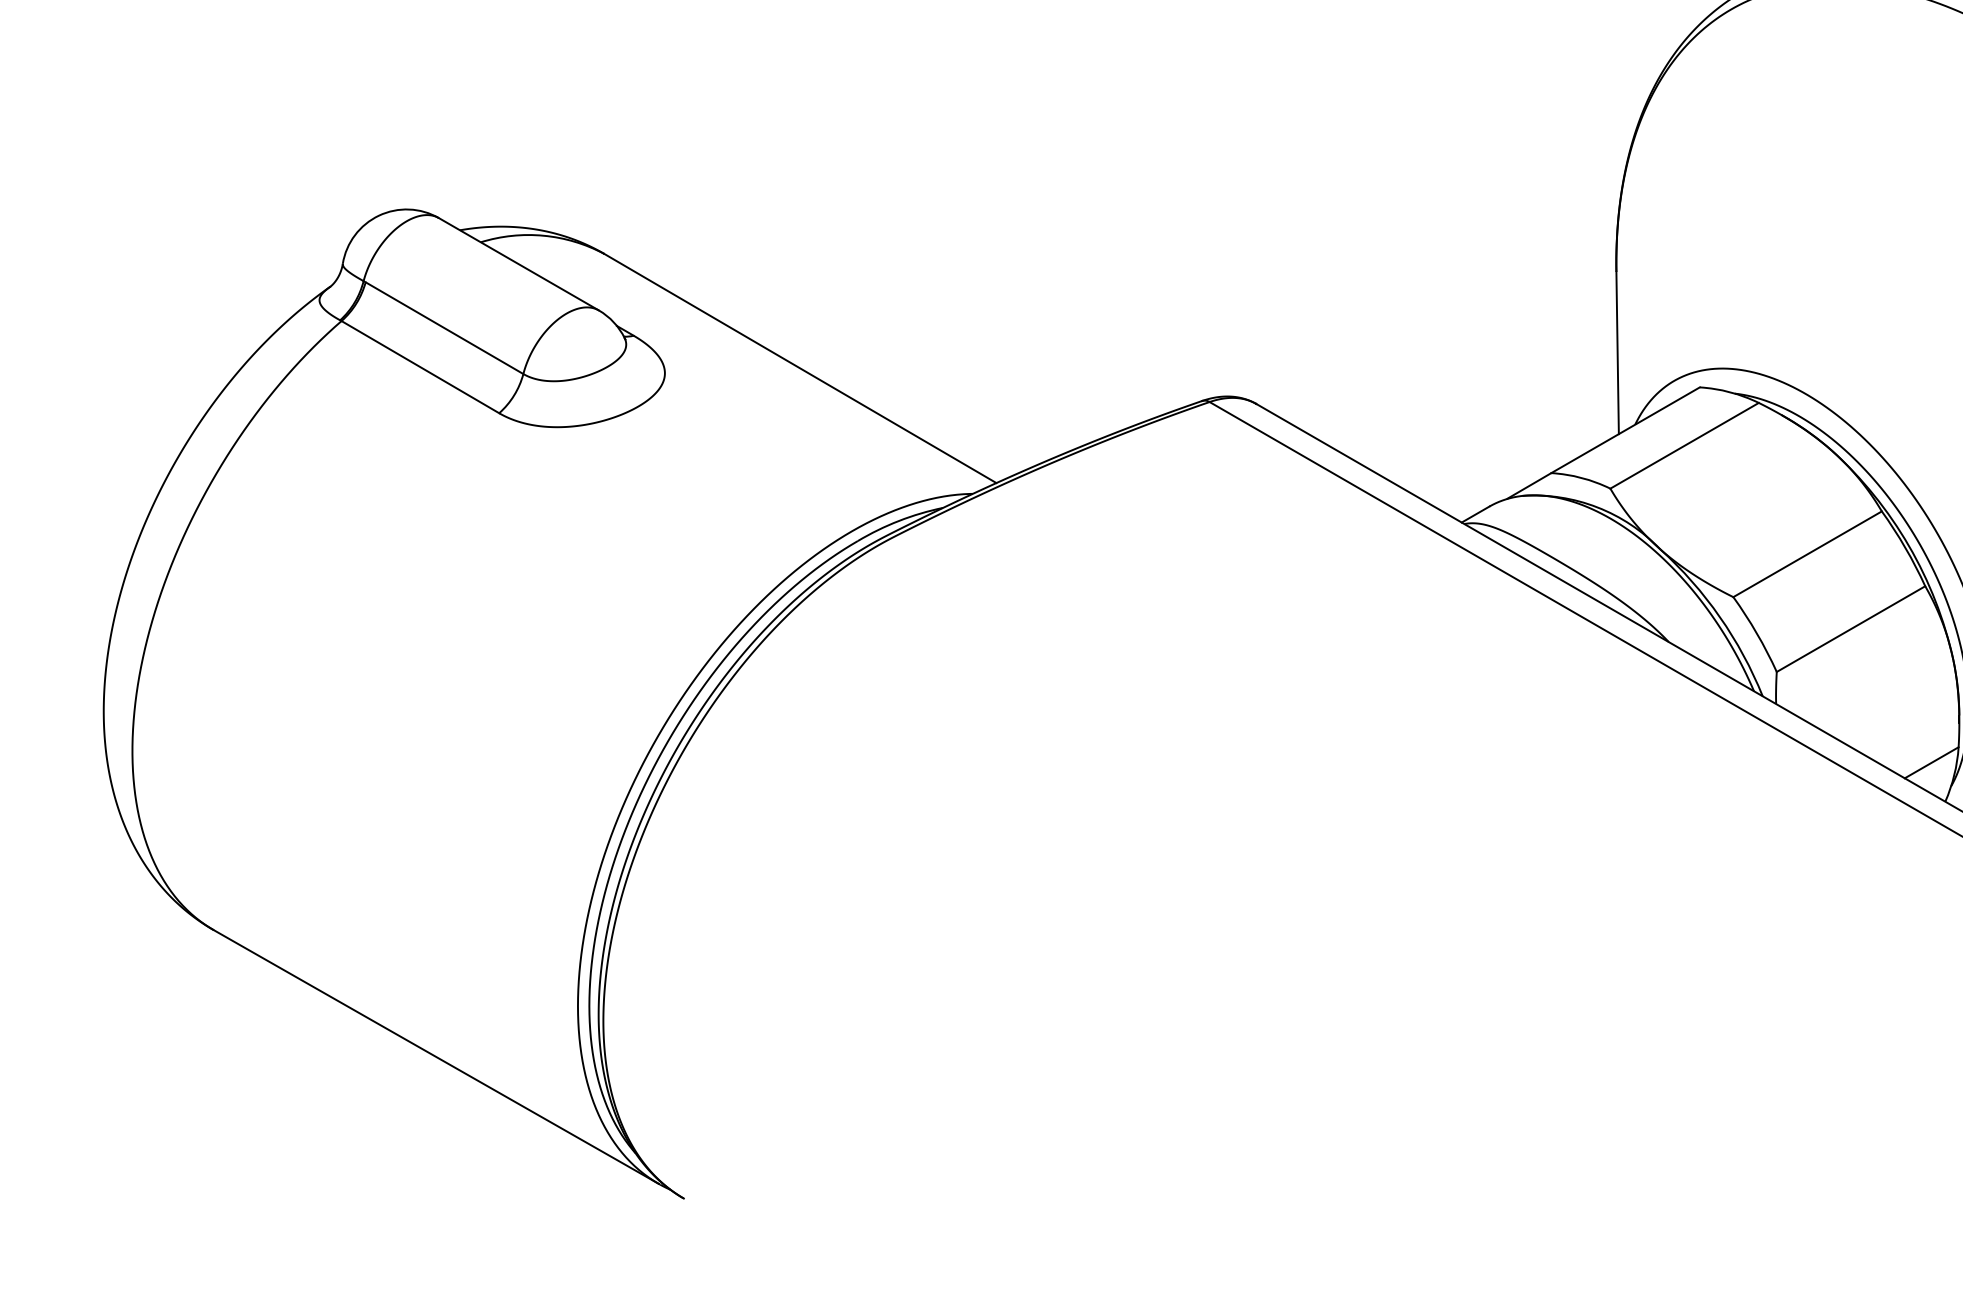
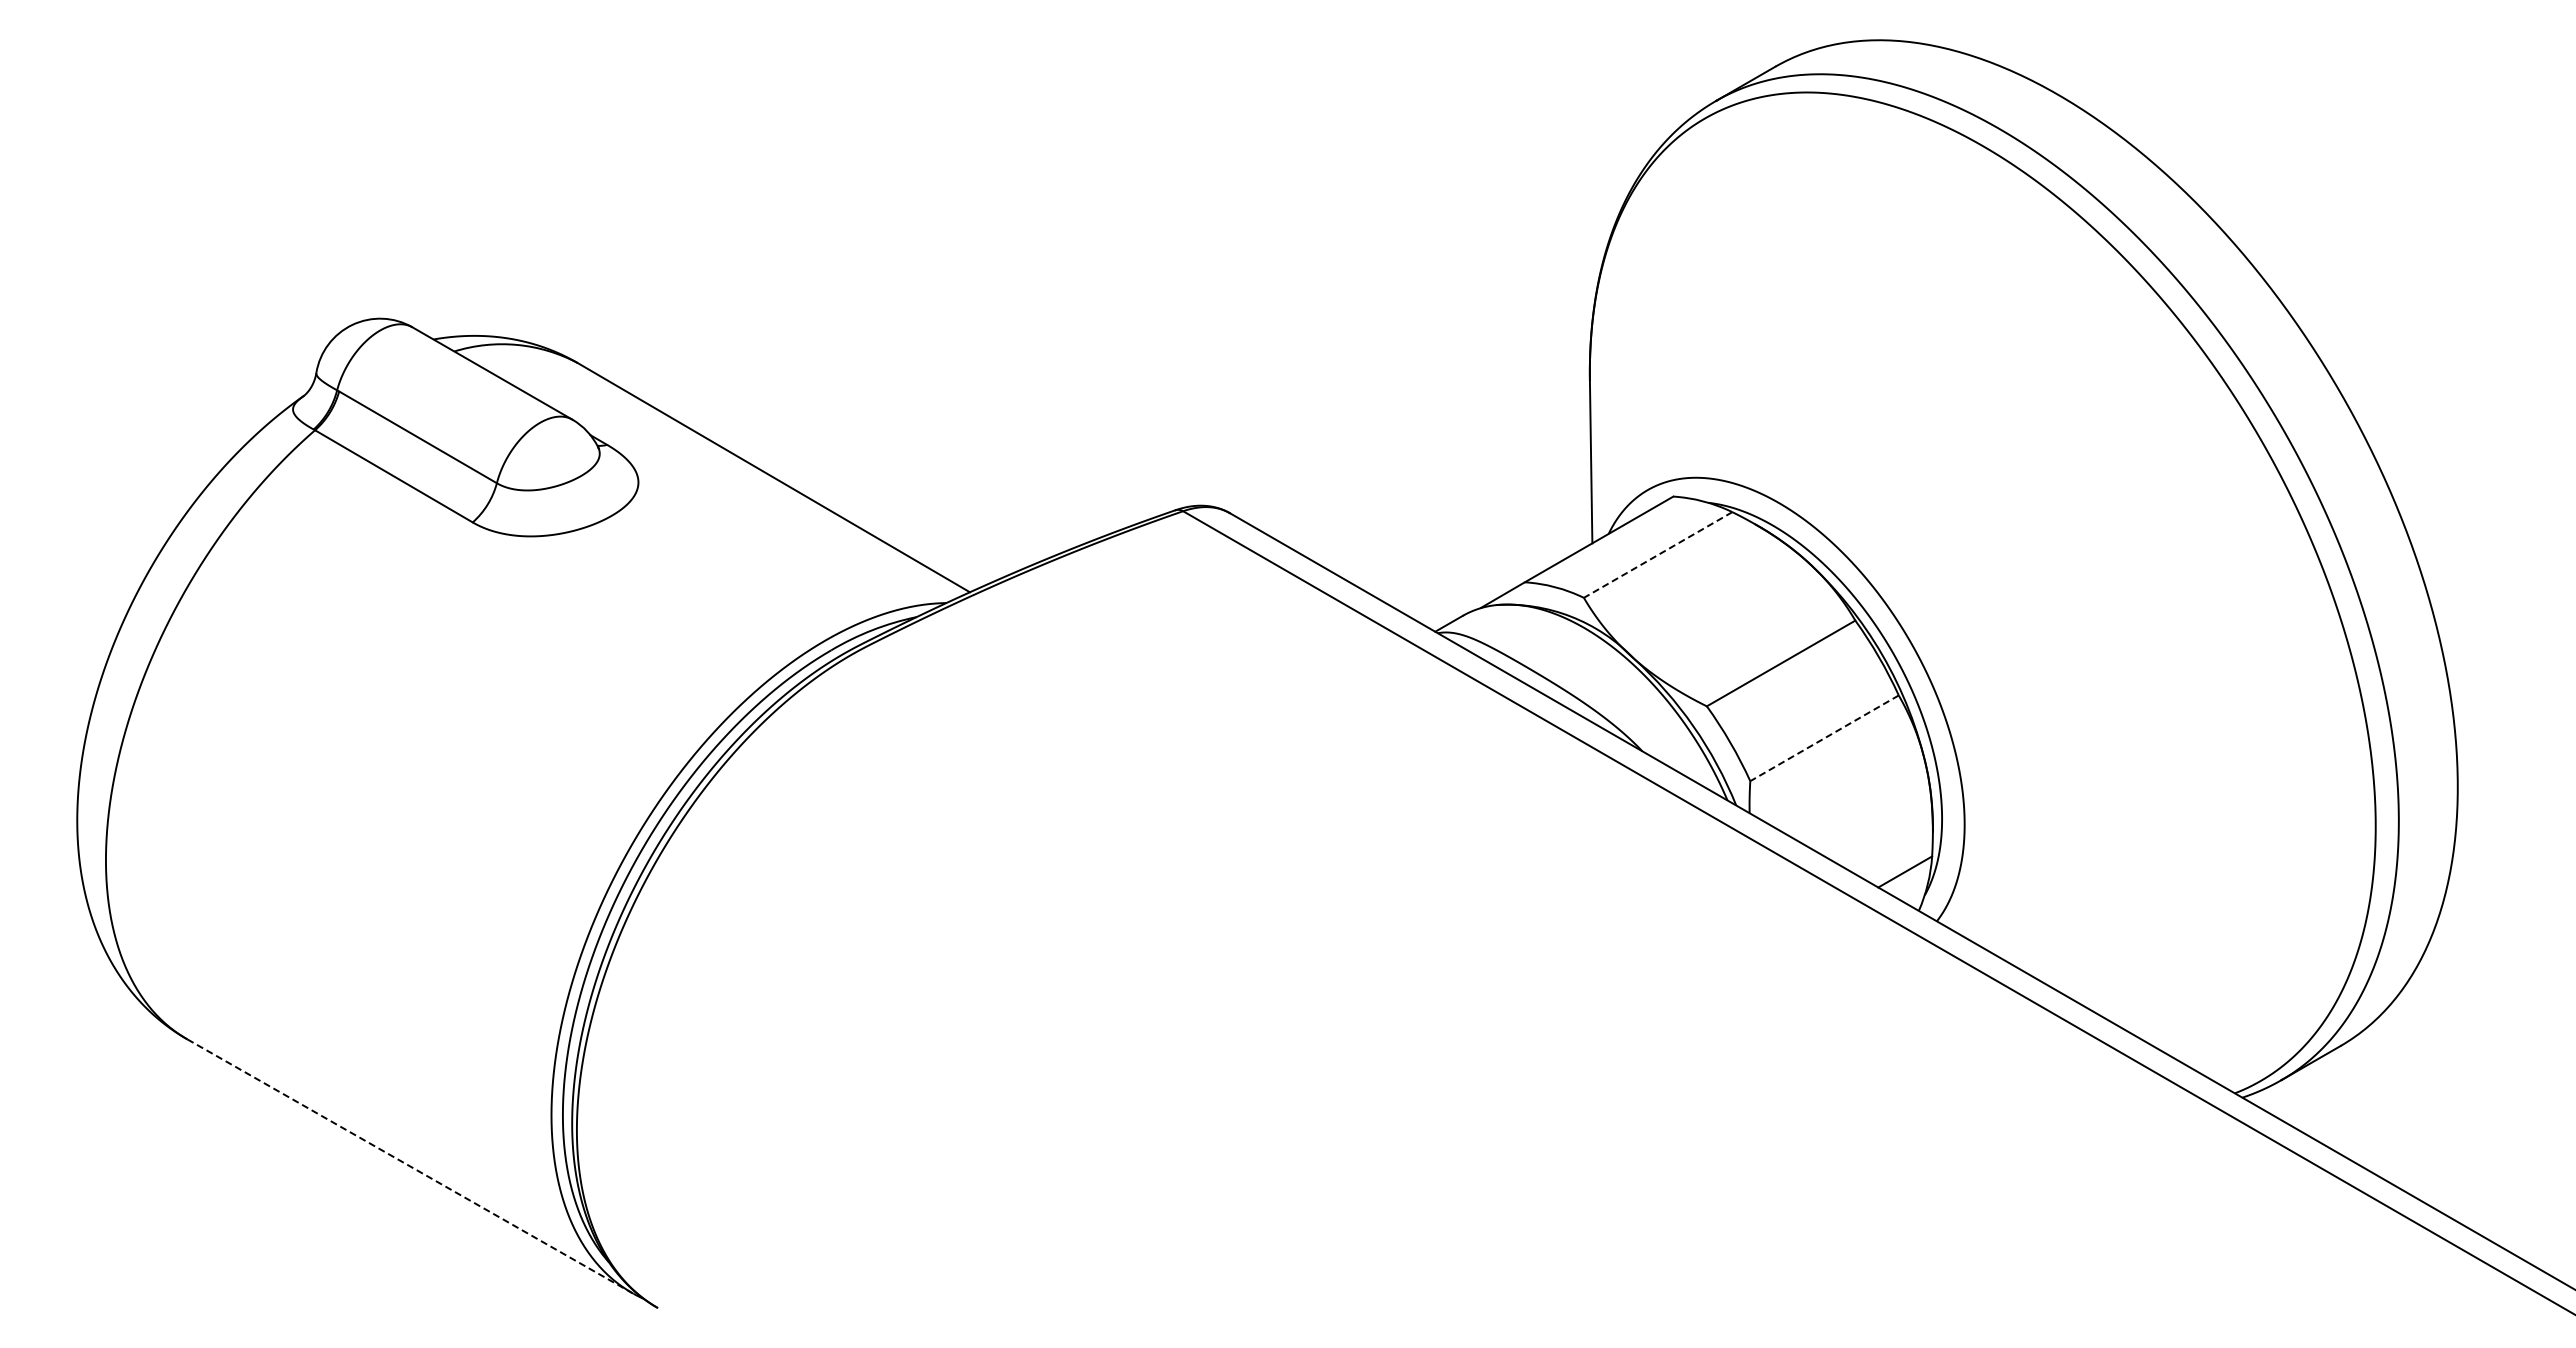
line: (1684, 446) -> (1658, 555), solid -> dashed
line: (1850, 629) -> (1824, 738), solid -> dashed
line: (436, 1057) -> (410, 1166), solid -> dashed

